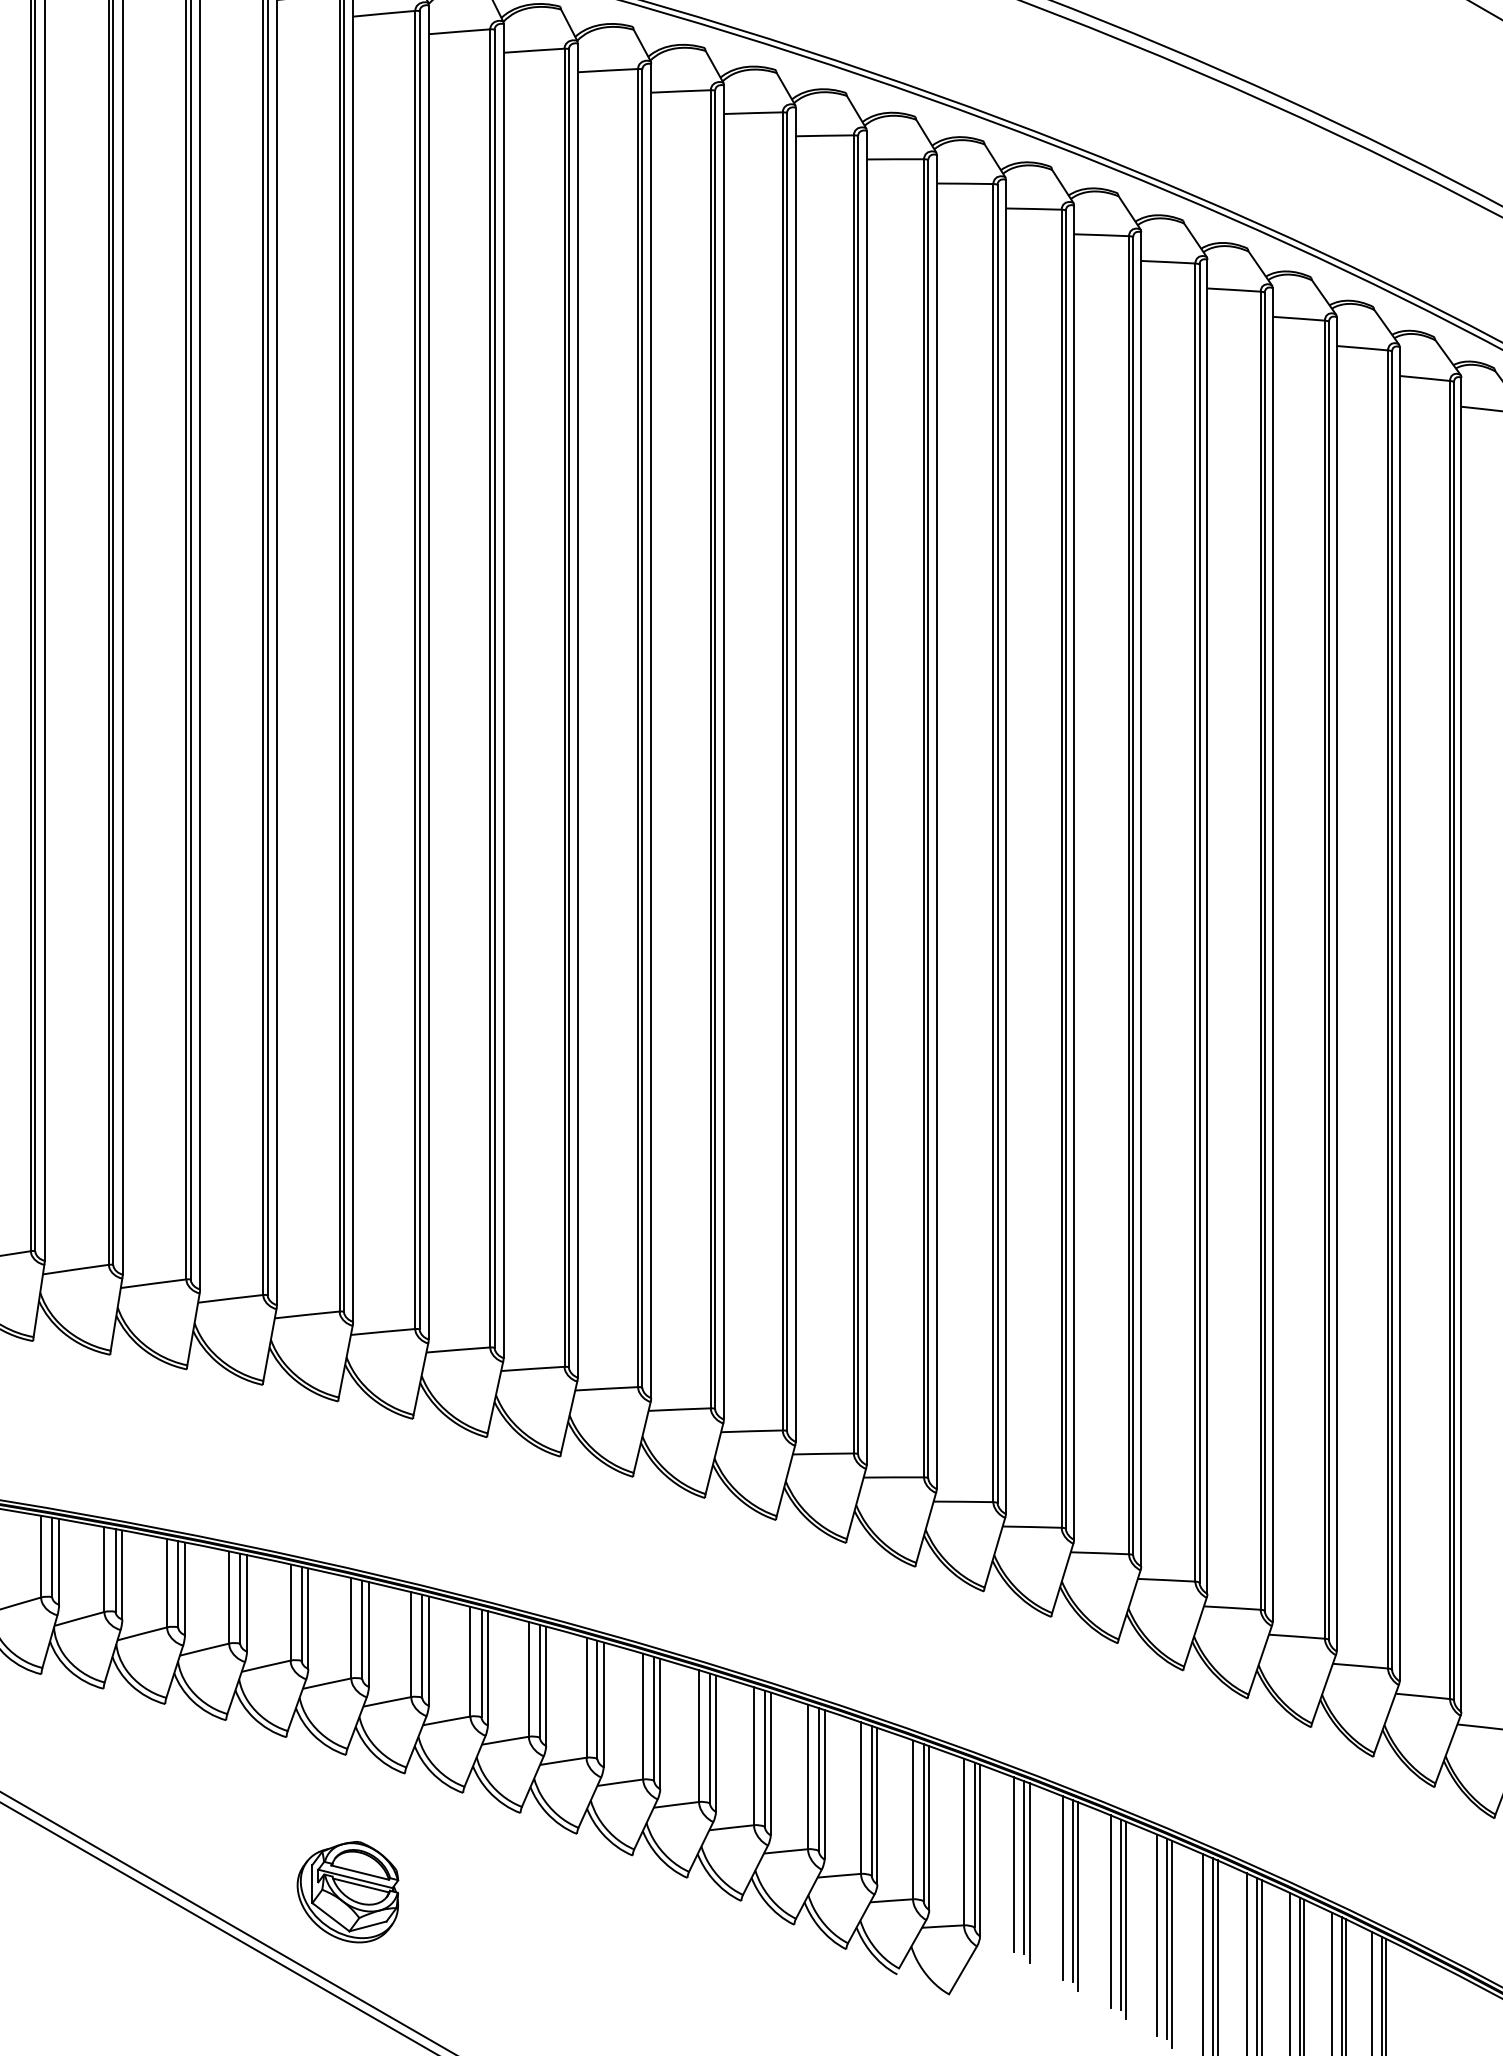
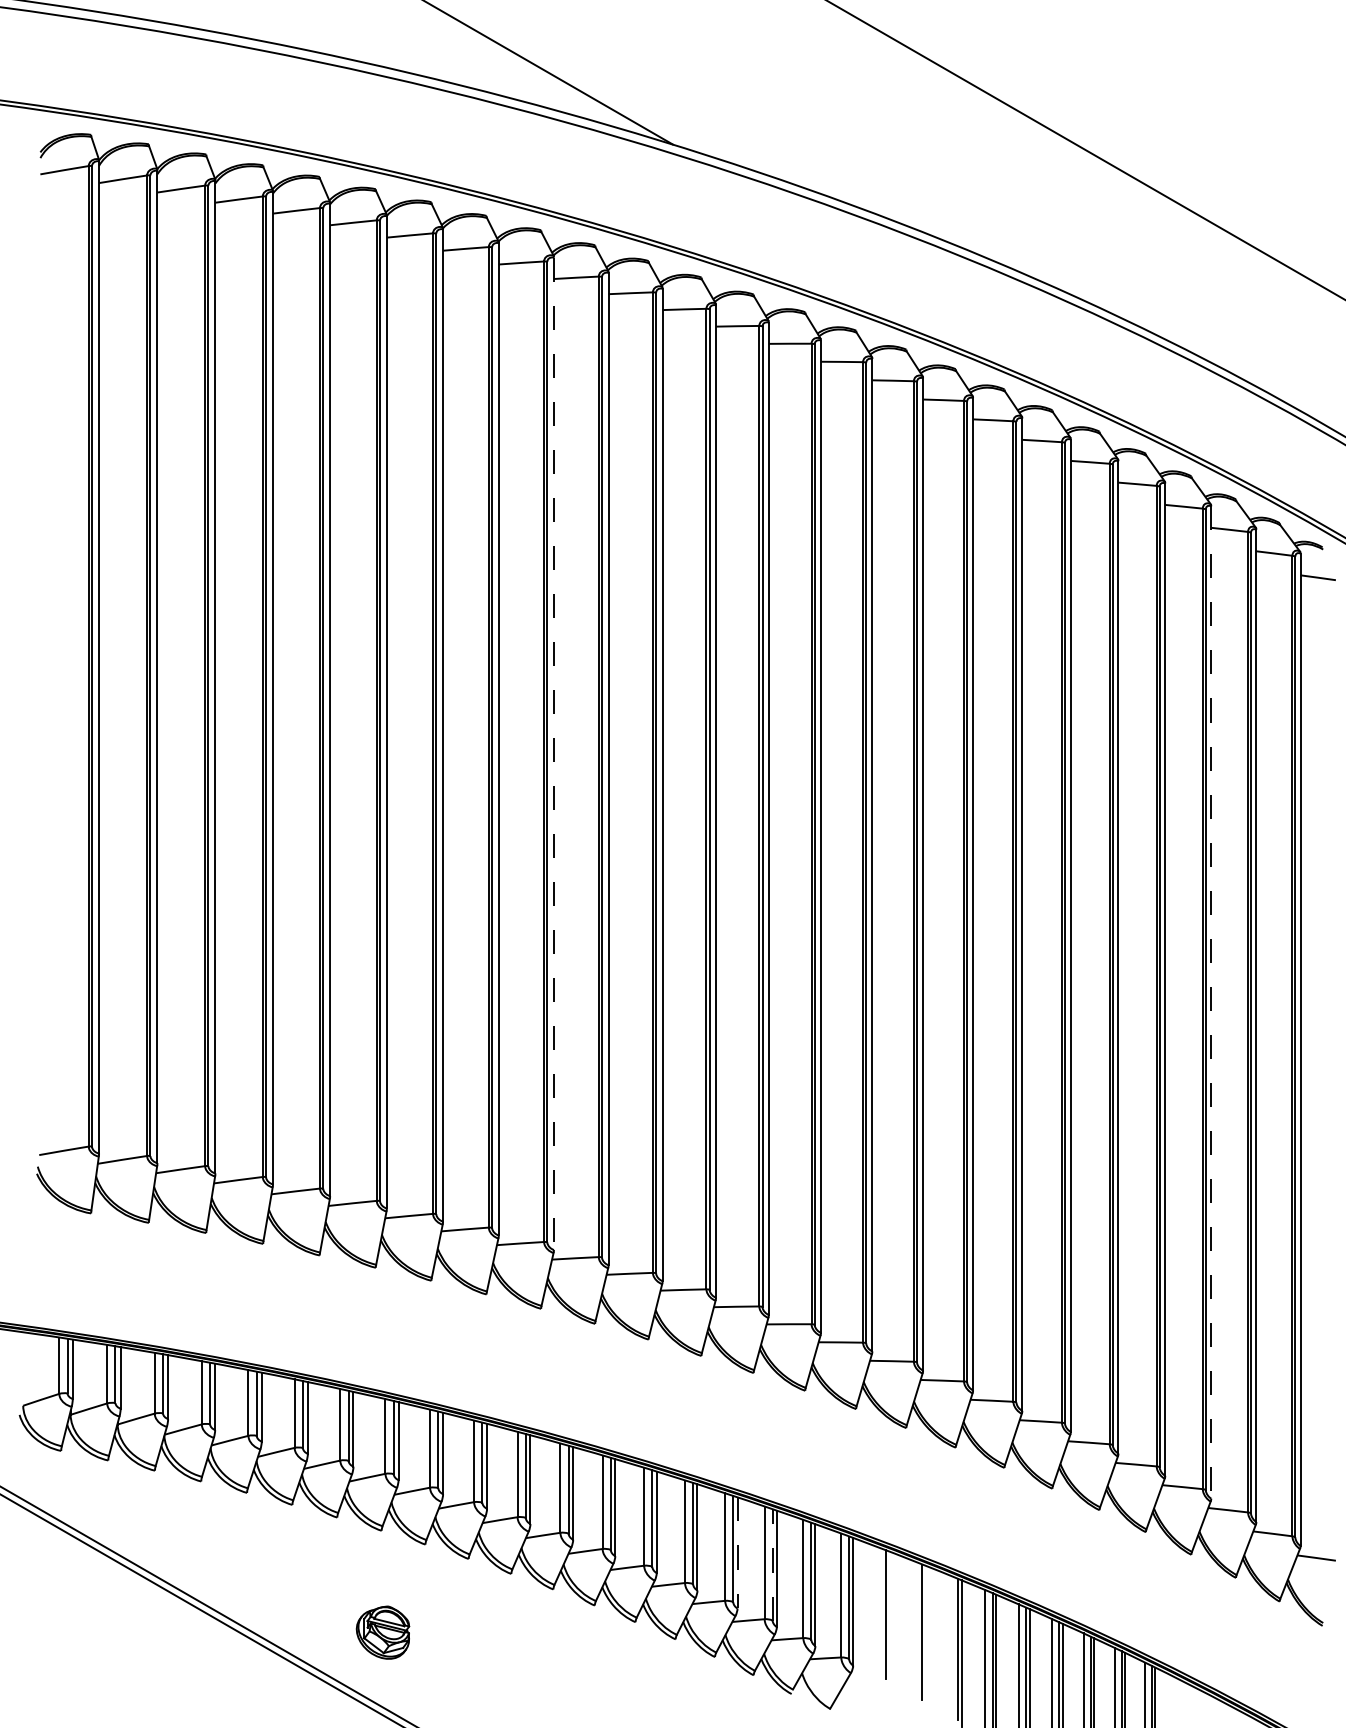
line: (577, 711) -> (553, 754), solid -> dashed
line: (1461, 1044) -> (1211, 1002), solid -> dashed
line: (824, 1784) -> (737, 1552), solid -> dashed
line: (871, 1800) -> (772, 1564), solid -> dashed
line: (1014, 1864) -> (878, 1612), removed
line: (1030, 1872) -> (890, 1618), removed
line: (1062, 1887) -> (914, 1629), removed
part: (347, 1891) -> (382, 1632), size x0.7
line: (1078, 1897) -> (926, 1636), removed
line: (1110, 1910) -> (950, 1646), removed

